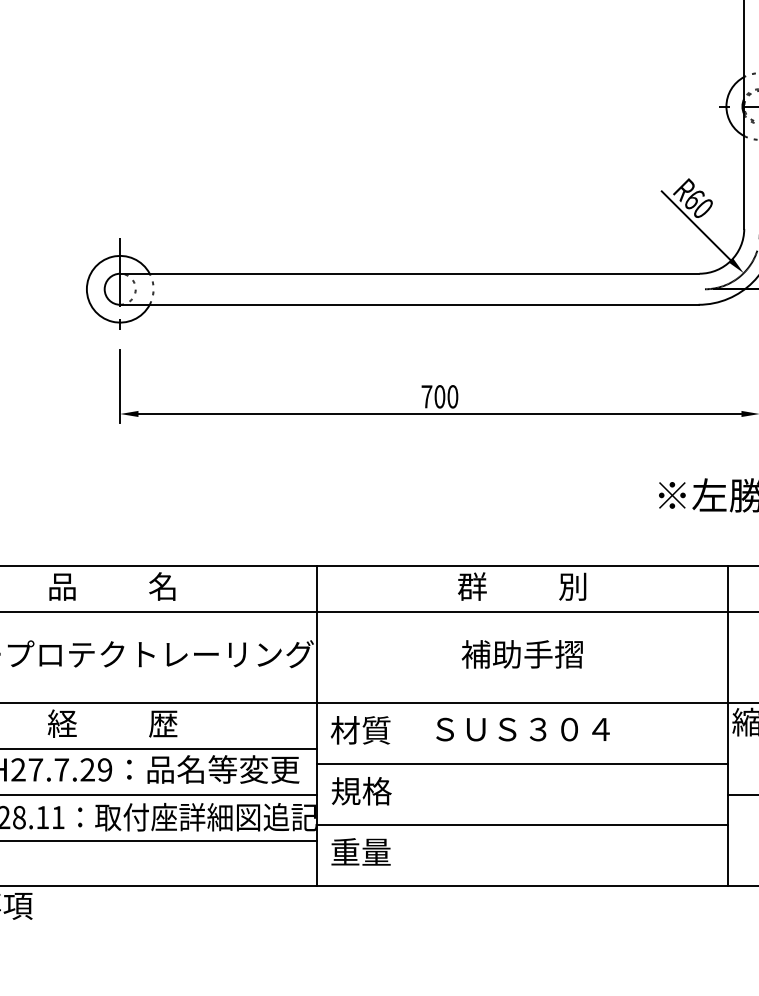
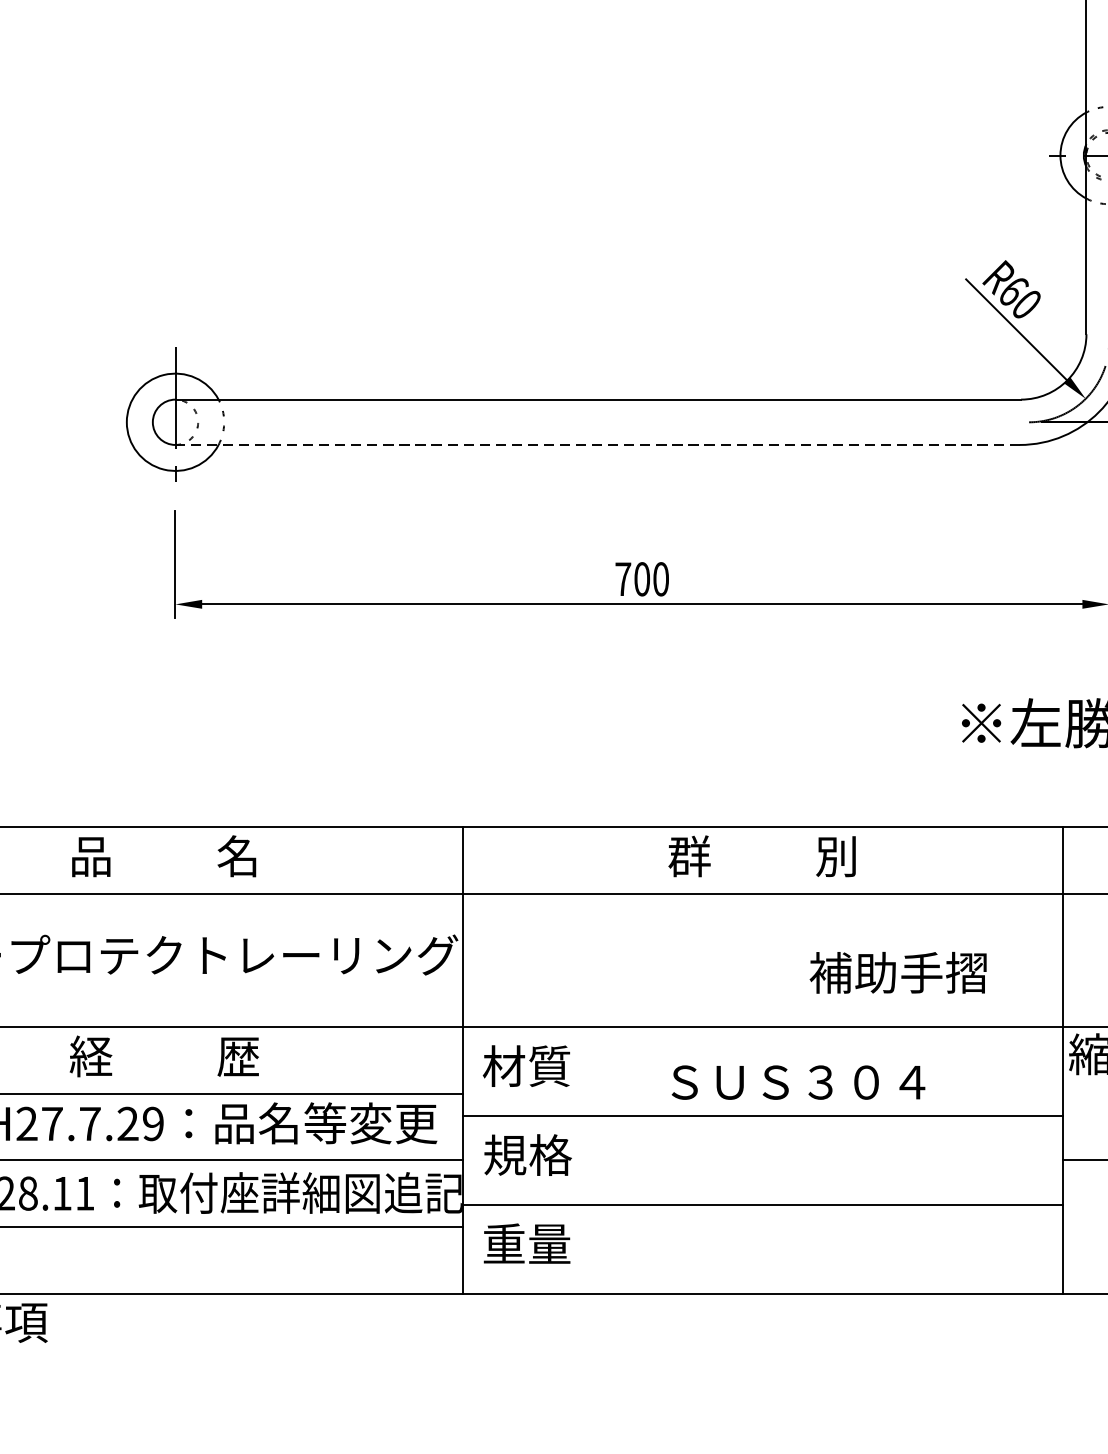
line: (408, 304) -> (596, 444), solid -> dashed
text: (521, 654) -> (897, 972), moved
text: (522, 729) -> (797, 1082), moved

